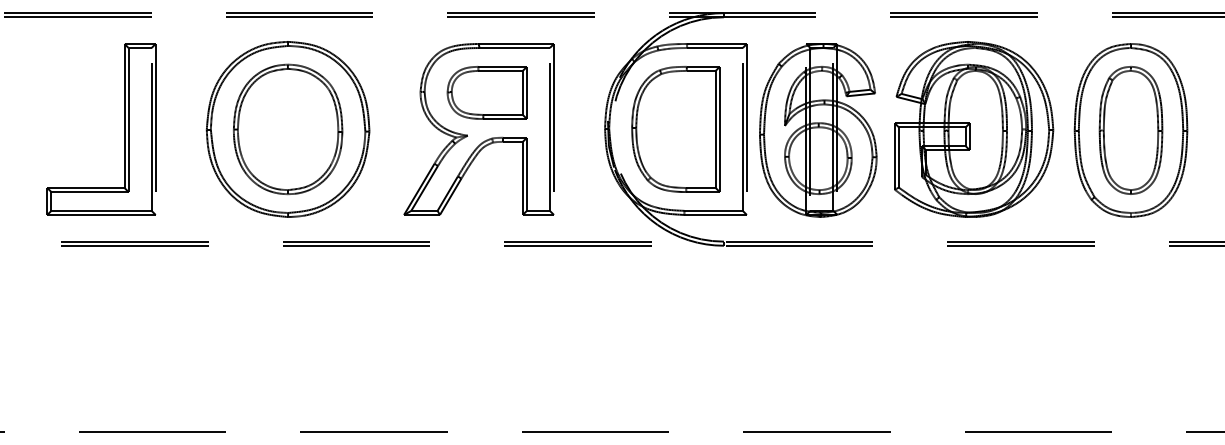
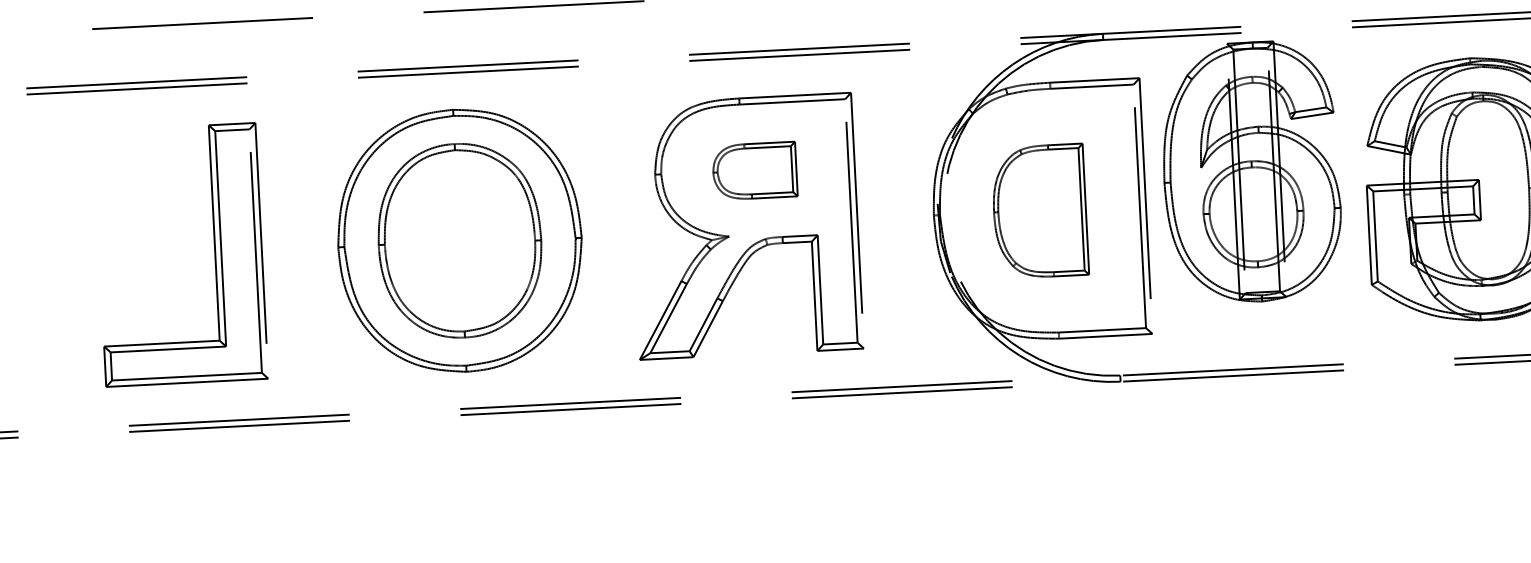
part: (486, 92) -> (753, 170), size x0.7
part: (675, 129) -> (1039, 211), size x0.7
part: (818, 130) -> (1251, 172), moved

